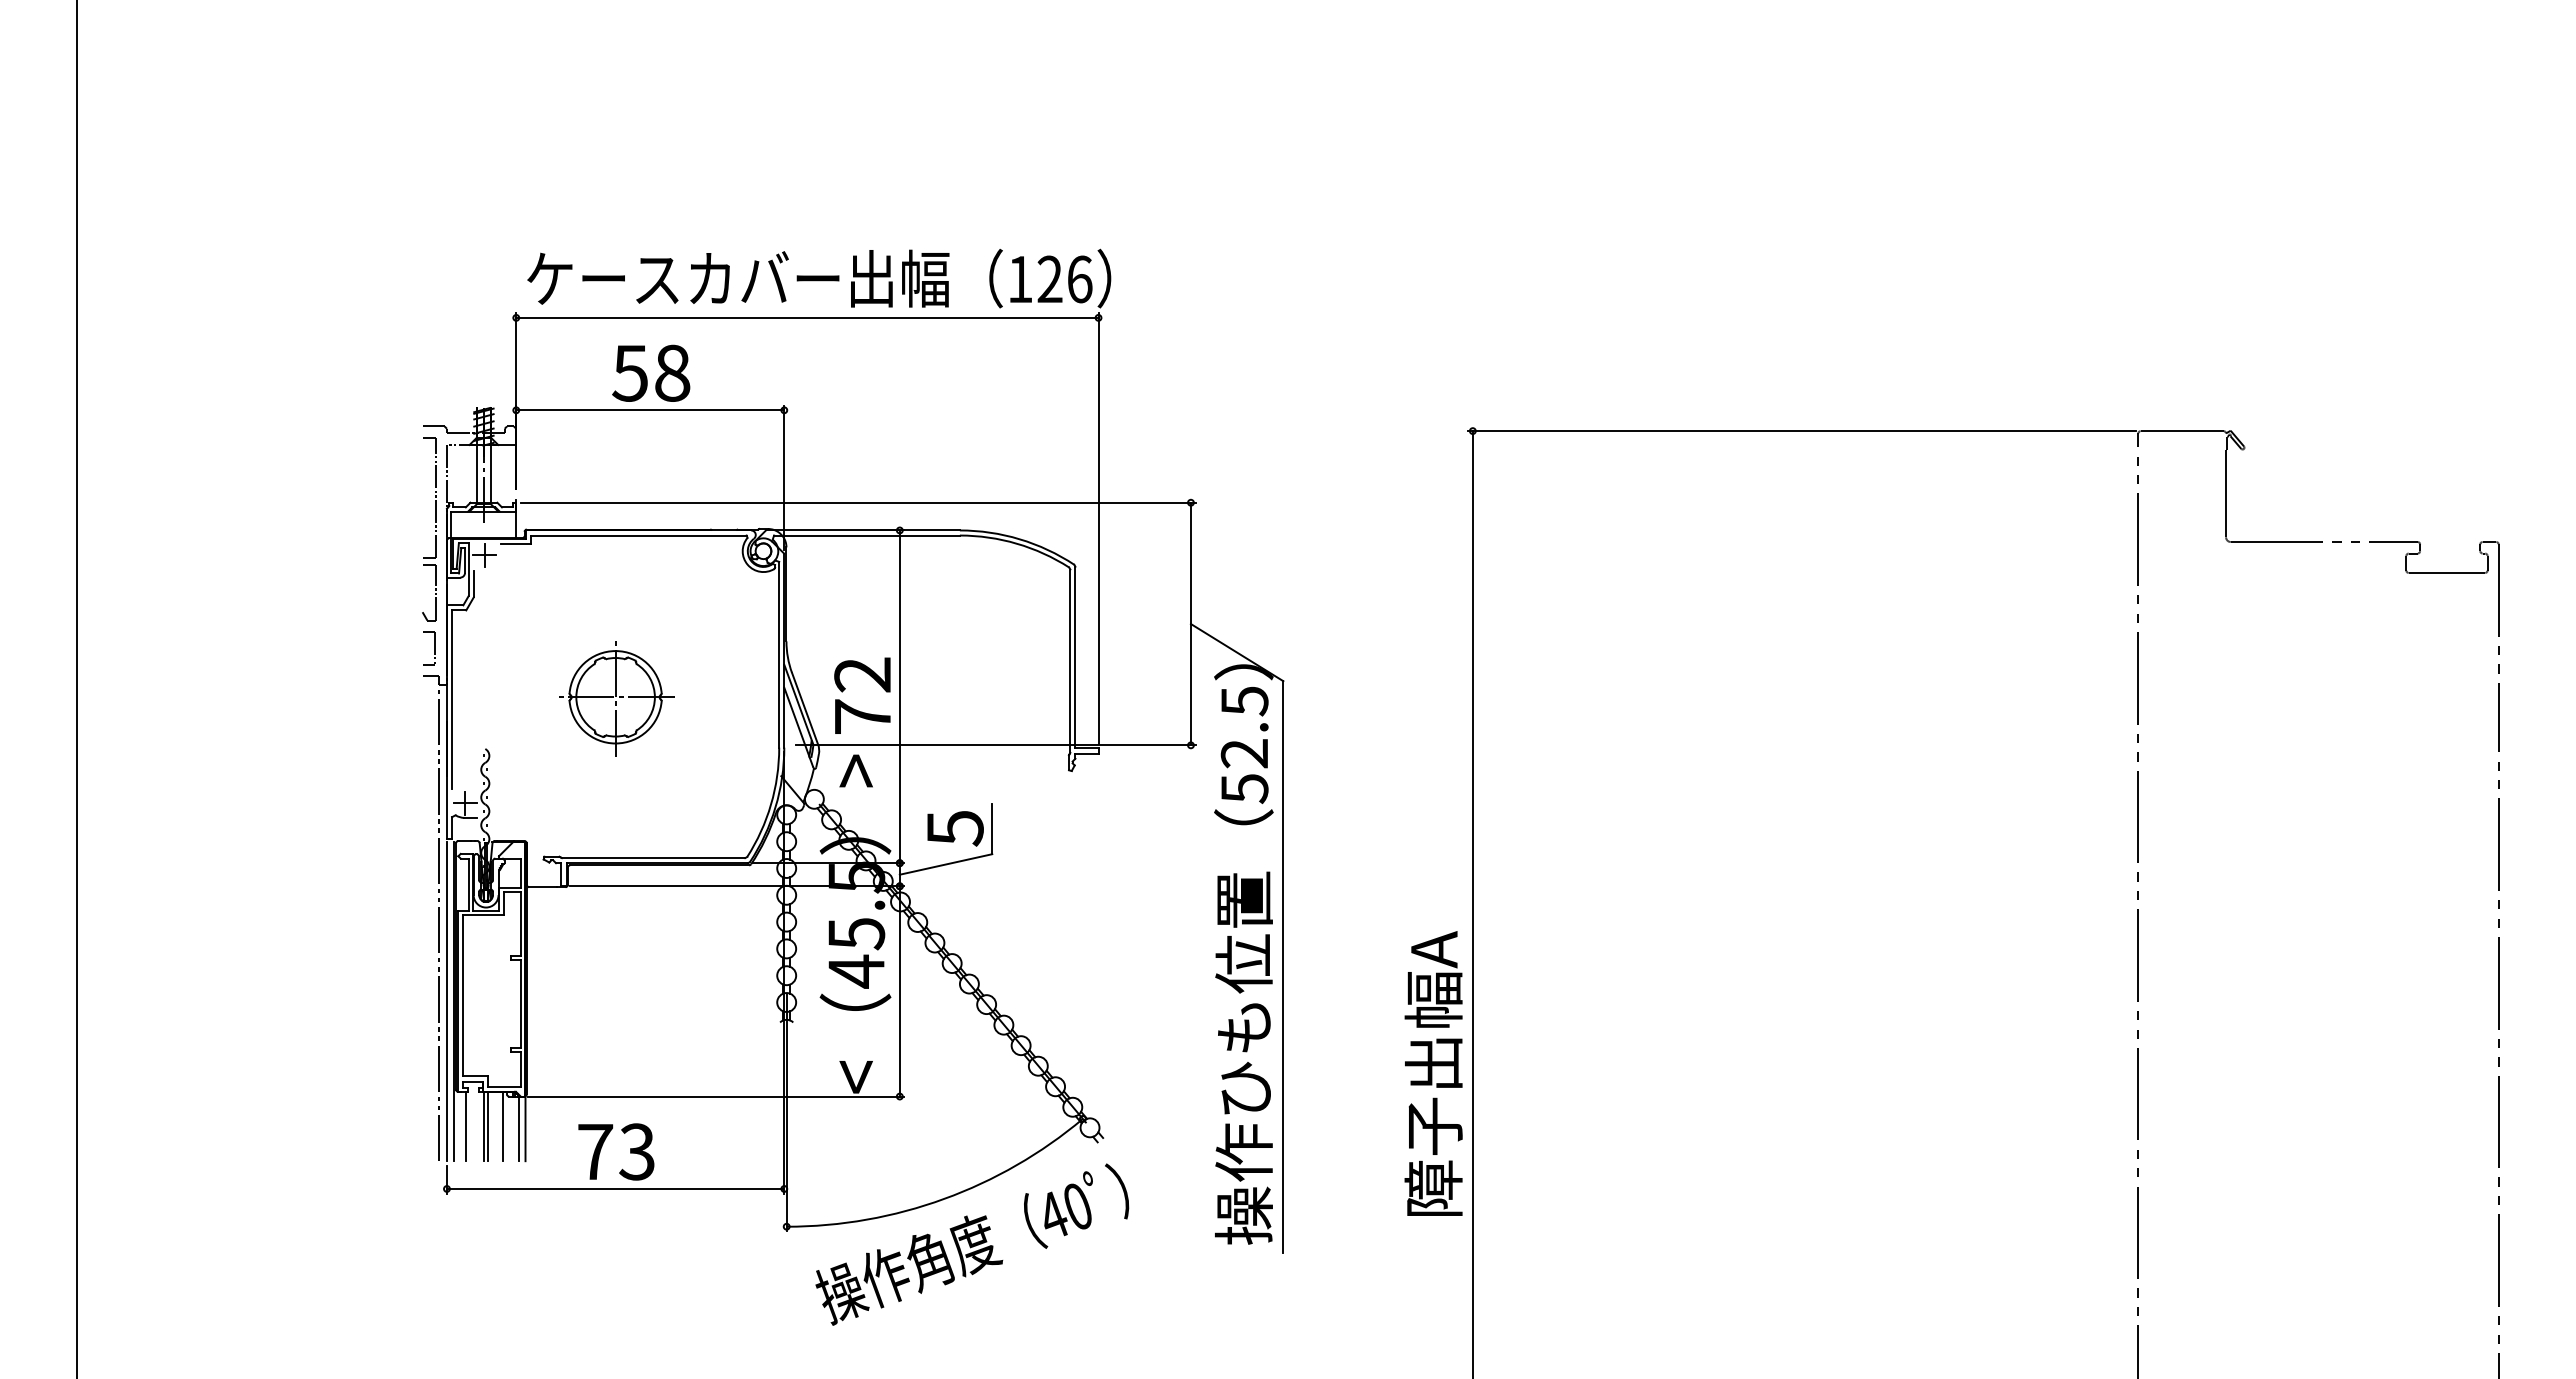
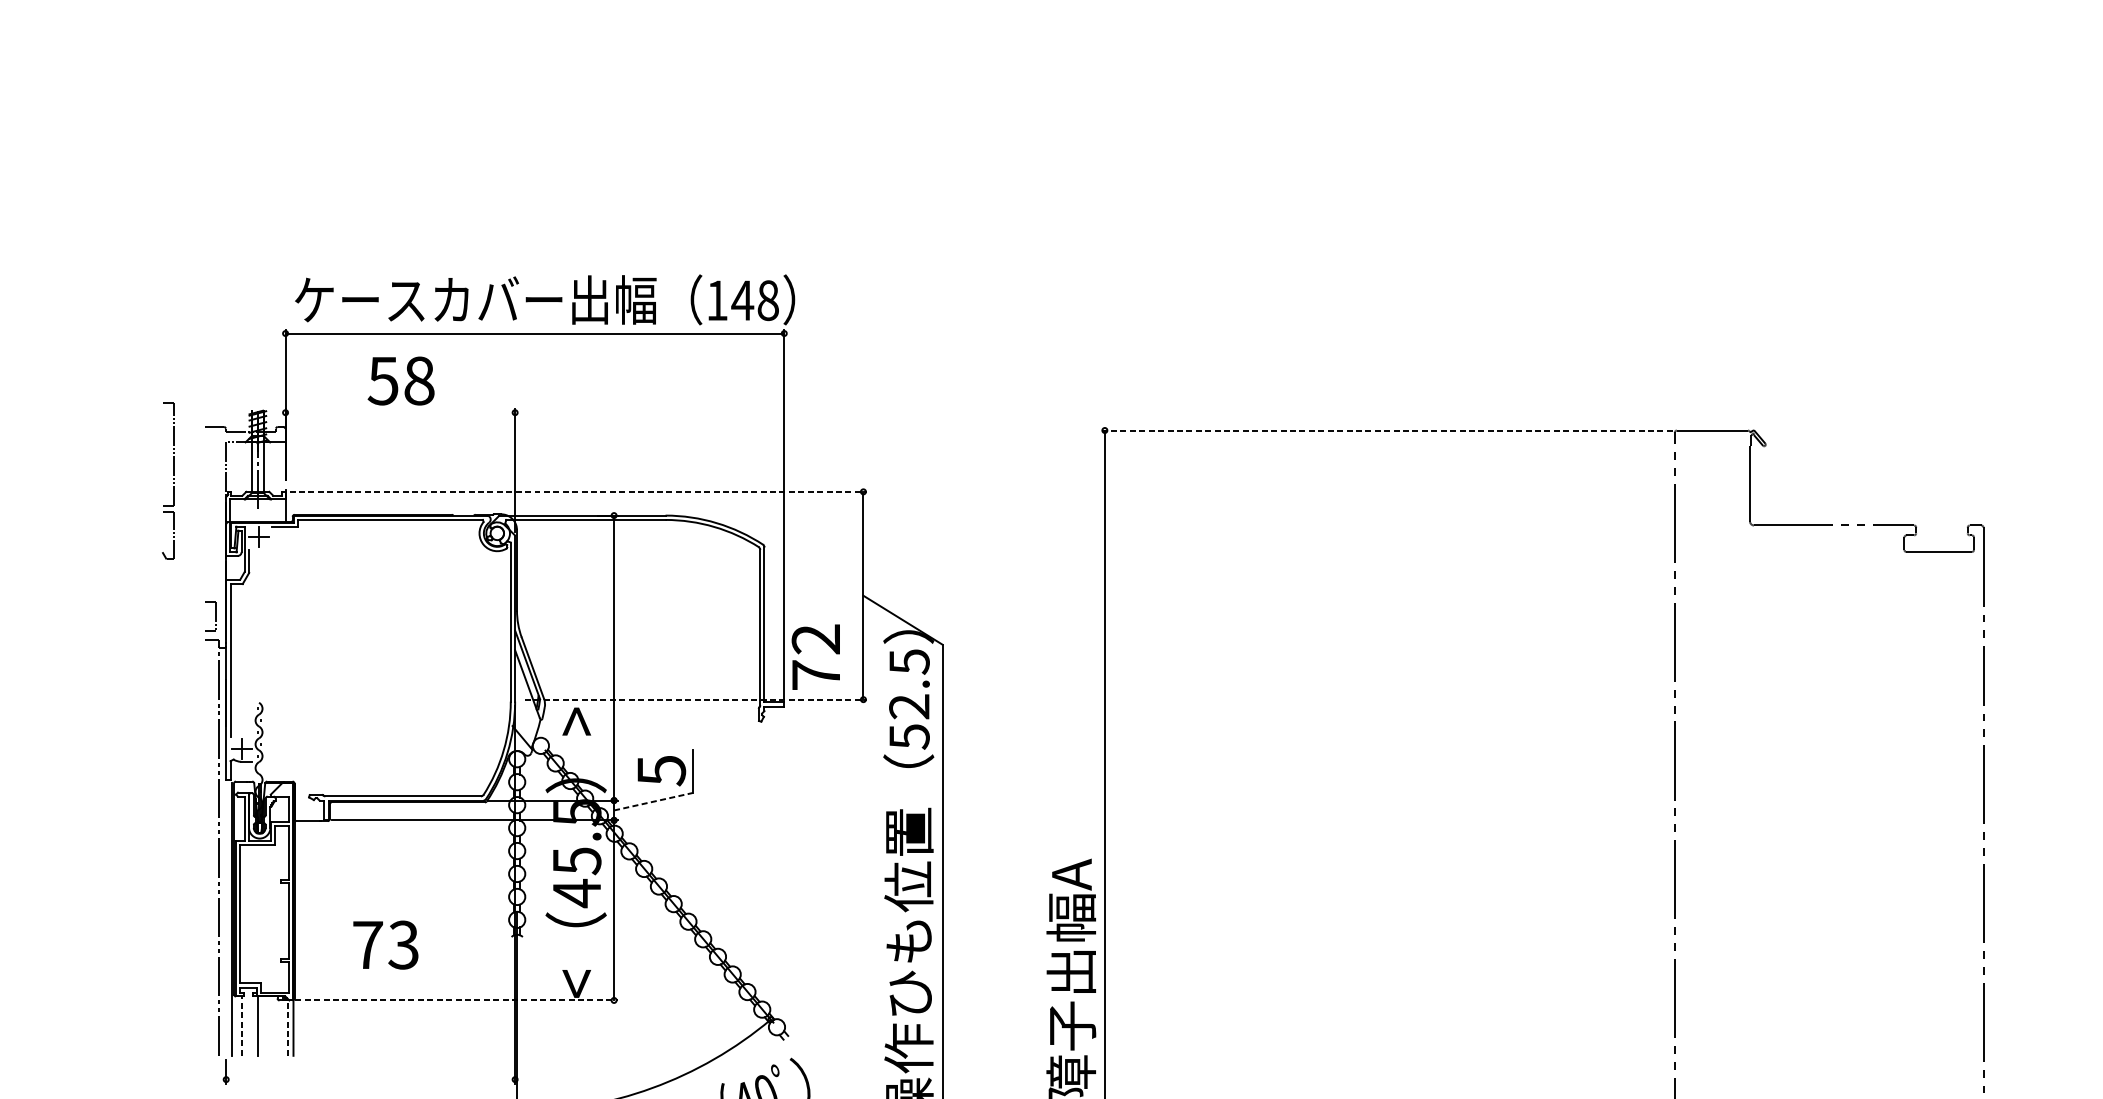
text: (1064, 279) -> (755, 300), 126 -> 148
line: (650, 410) -> (400, 412), removed
line: (1802, 431) -> (1387, 430), solid -> dashed
line: (858, 502) -> (578, 491), solid -> dashed
part: (435, 530) -> (173, 482), moved
text: (862, 695) -> (815, 656), moved
part: (616, 698) -> (371, 659), removed
line: (995, 745) -> (696, 699), solid -> dashed
line: (946, 864) -> (654, 801), solid -> dashed
line: (446, 1001) -> (225, 919), removed
line: (716, 1096) -> (457, 1000), solid -> dashed
line: (465, 1126) -> (242, 1026), solid -> dashed
line: (488, 1126) -> (261, 1026), removed
line: (503, 1126) -> (274, 1026), removed
line: (518, 1128) -> (287, 1027), solid -> dashed
text: (616, 1151) -> (385, 944), moved
line: (615, 1188) -> (370, 1079), removed

